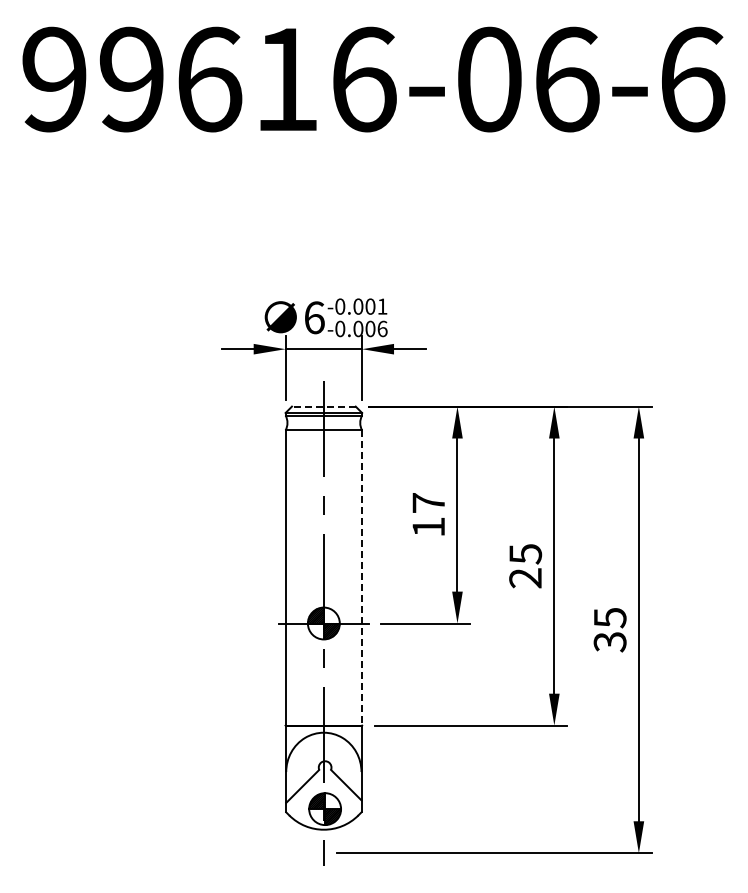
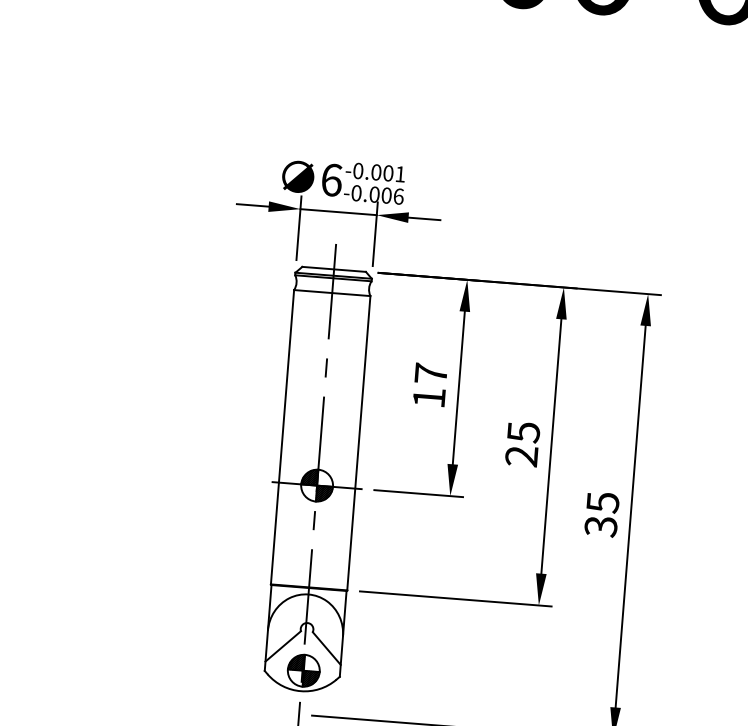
line: (323, 406) -> (333, 269), dashed -> solid
line: (362, 577) -> (359, 442), dashed -> solid

